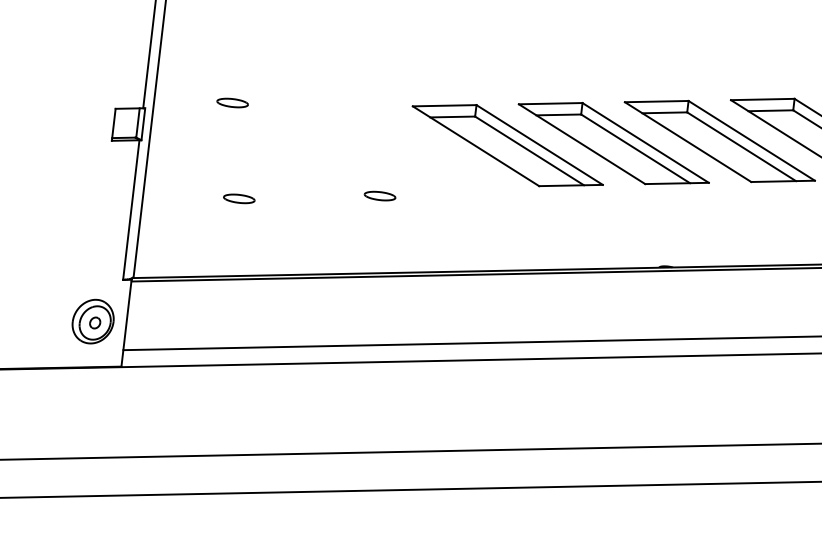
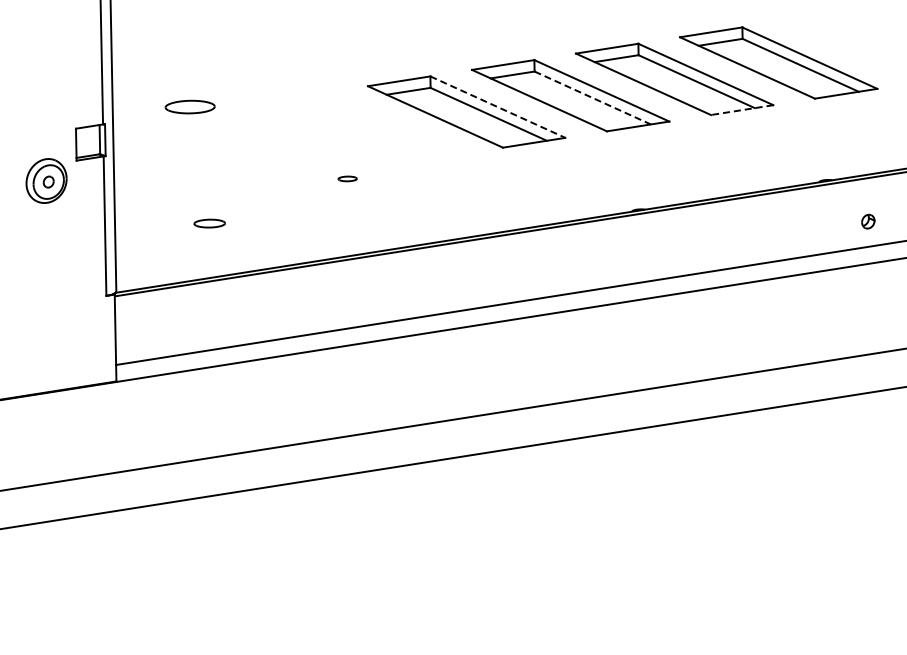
part: (232, 103) -> (190, 107), size x1.6
line: (540, 145) -> (498, 107), solid -> dashed
line: (635, 149) -> (592, 98), solid -> dashed
line: (783, 181) -> (742, 110), solid -> dashed
part: (379, 195) -> (347, 178), size x0.6
part: (239, 198) -> (209, 223), moved
part: (93, 321) -> (46, 180), moved

